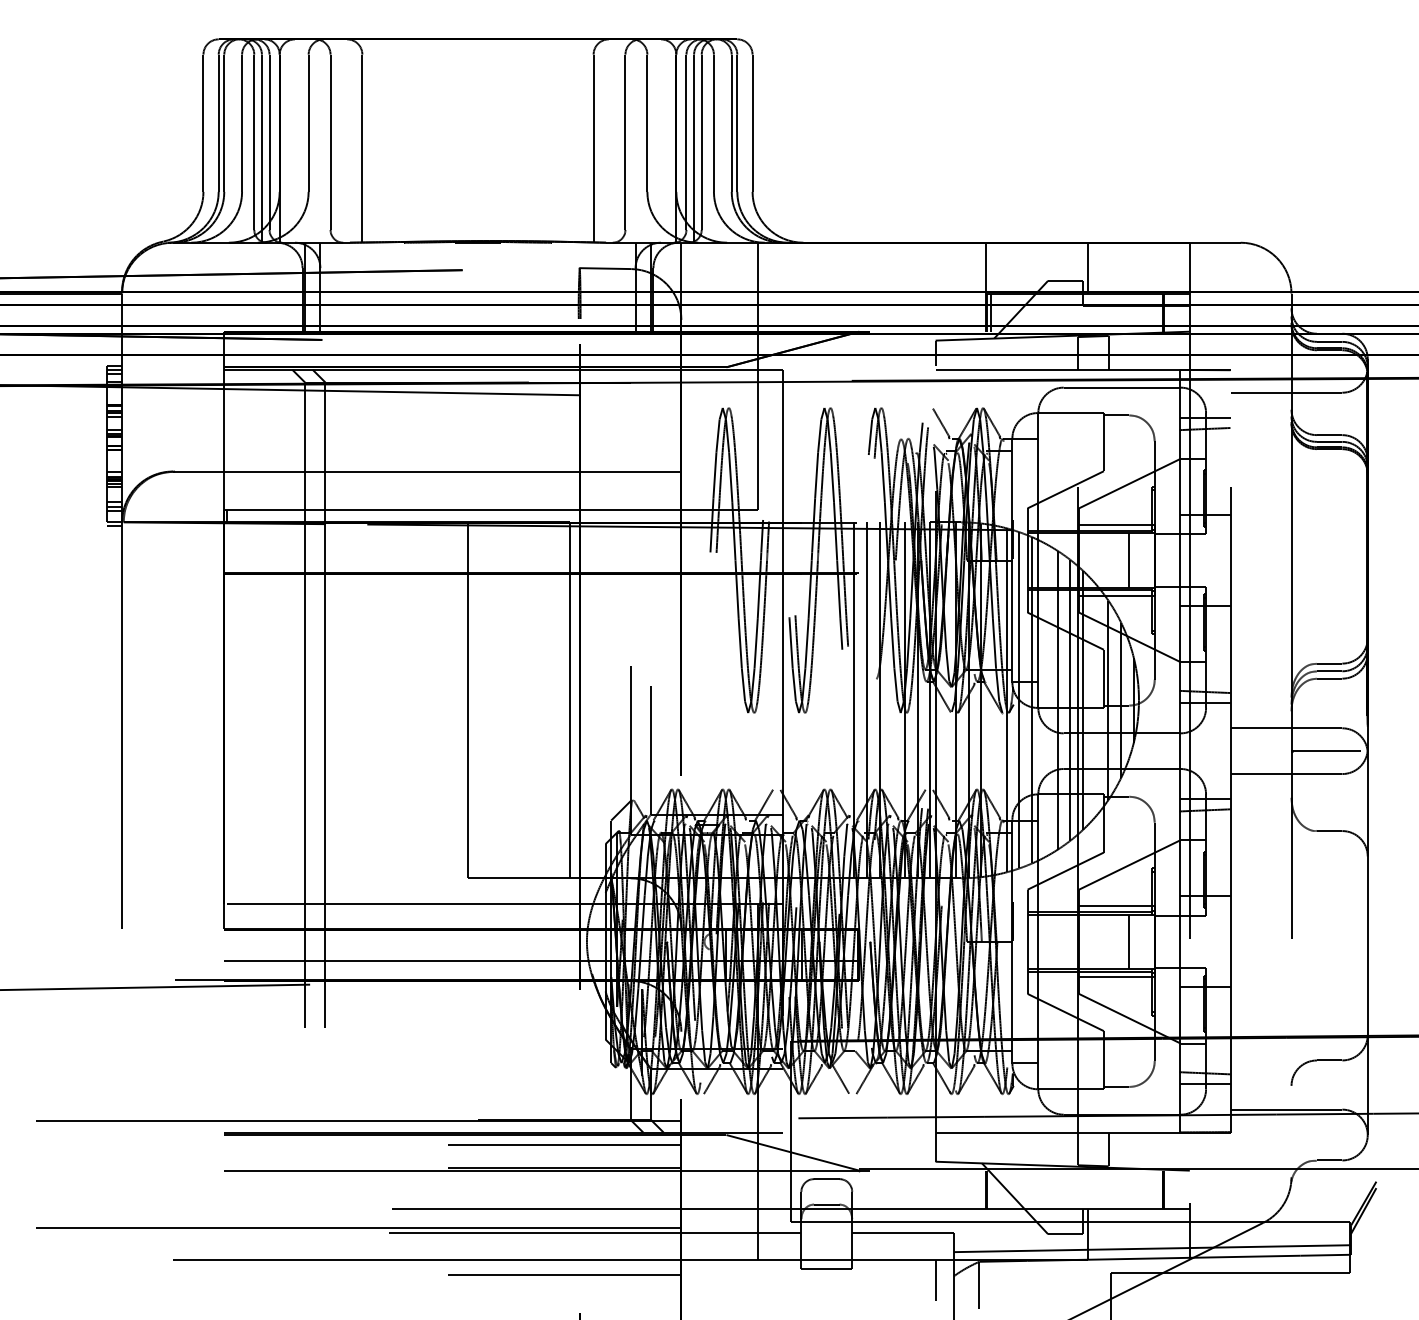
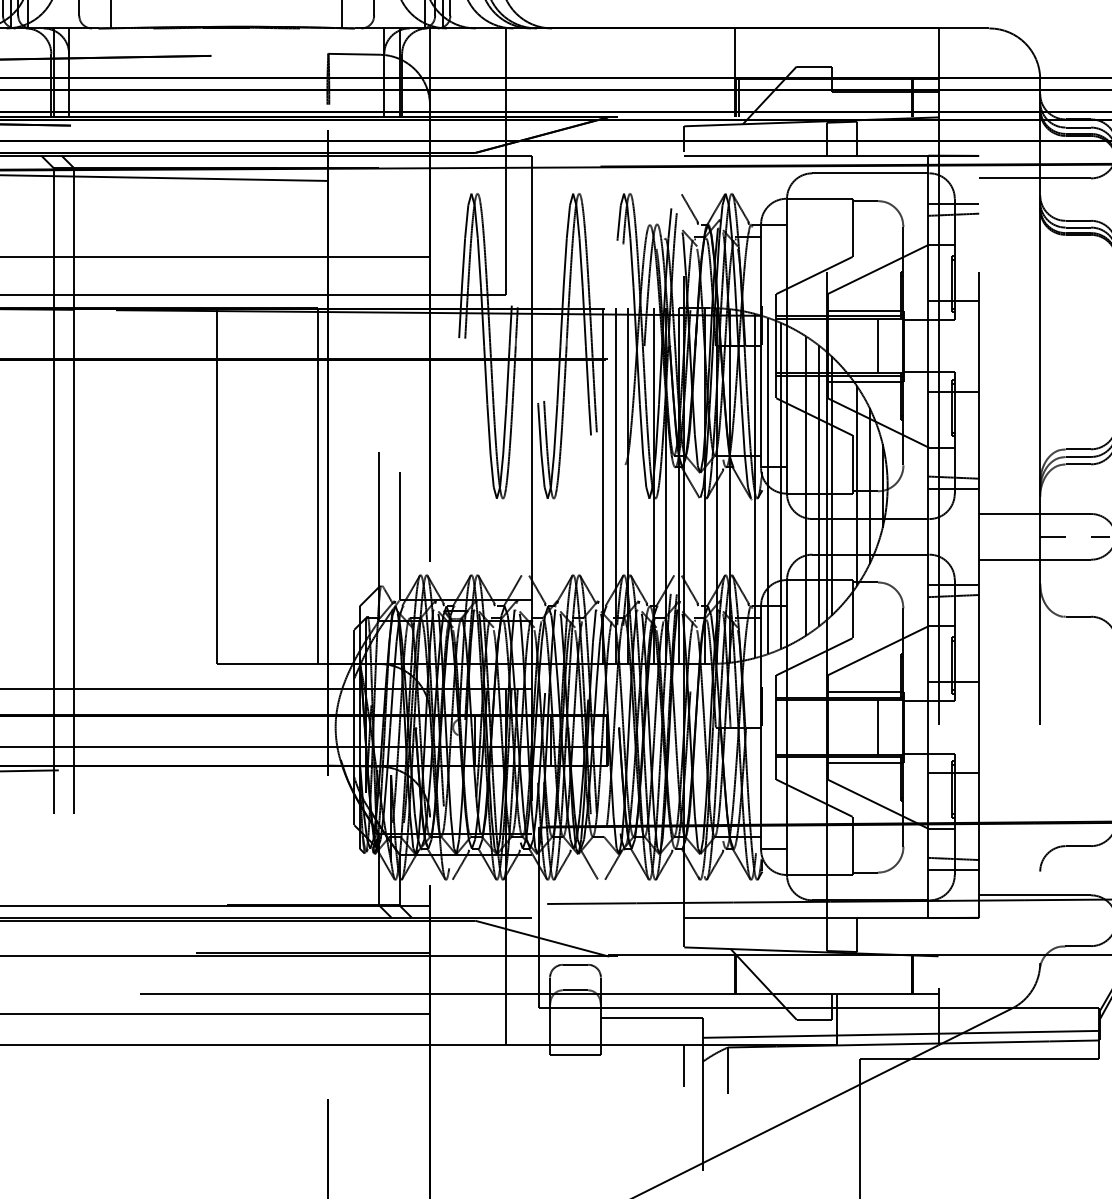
line: (1088, 267) -> (837, 53), removed
line: (1329, 751) -> (1078, 537), removed
line: (564, 1145) -> (313, 931), removed
line: (595, 1232) -> (344, 1018), removed
line: (564, 1275) -> (313, 1061), removed

